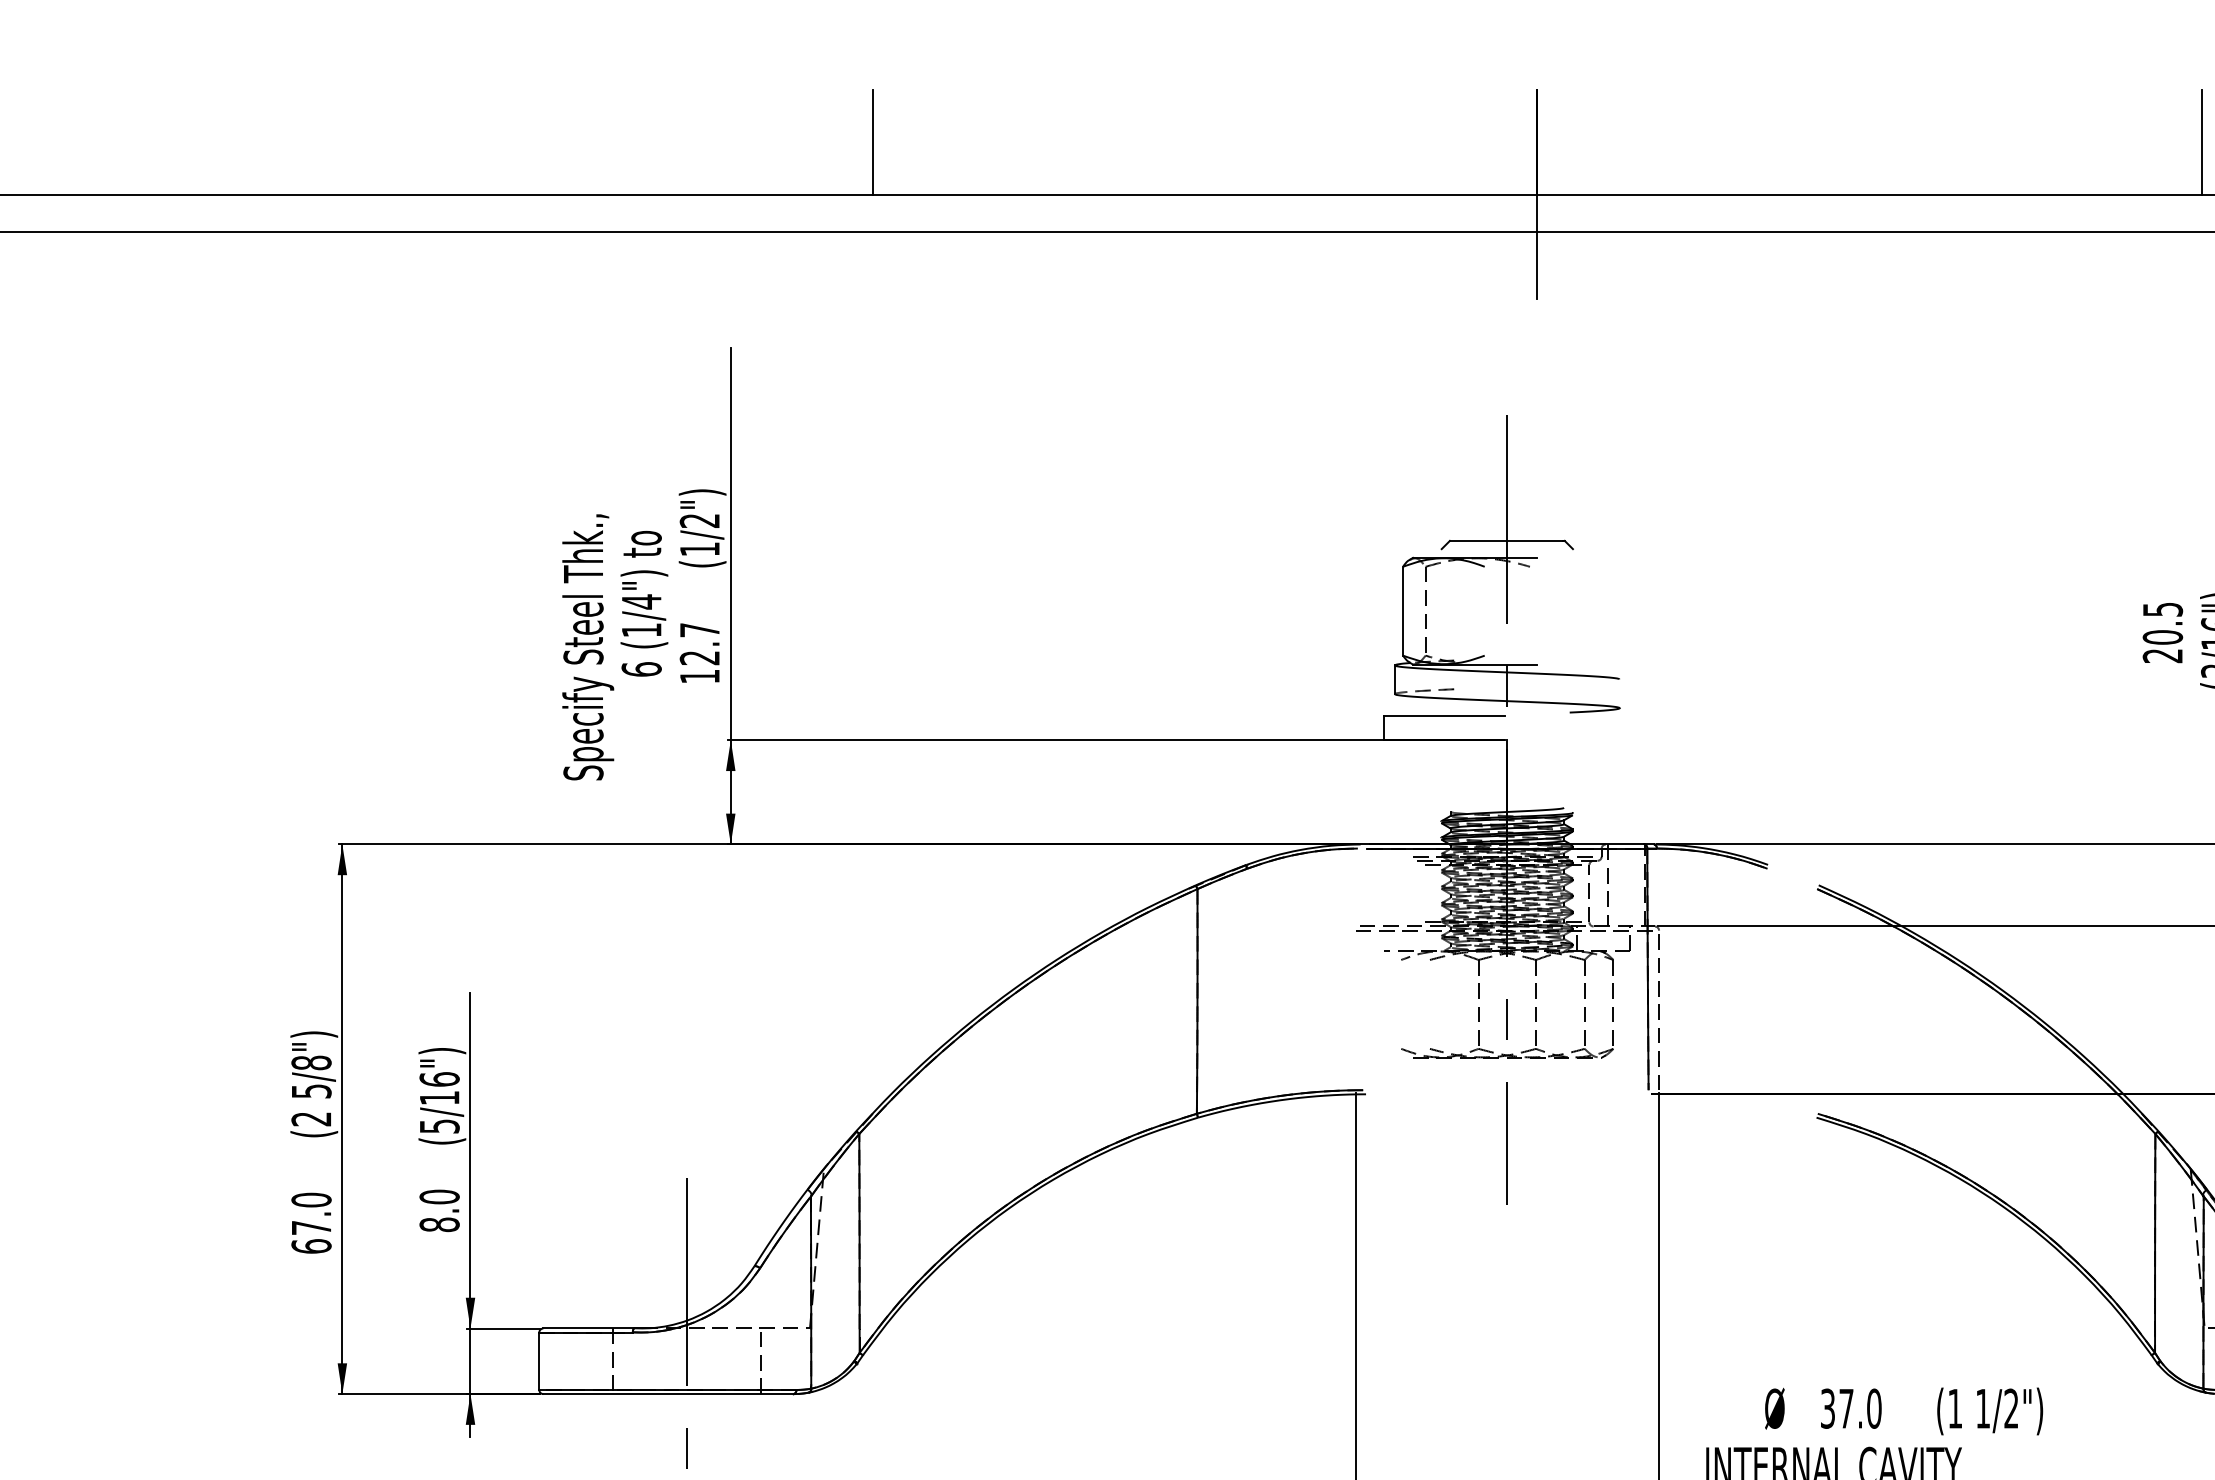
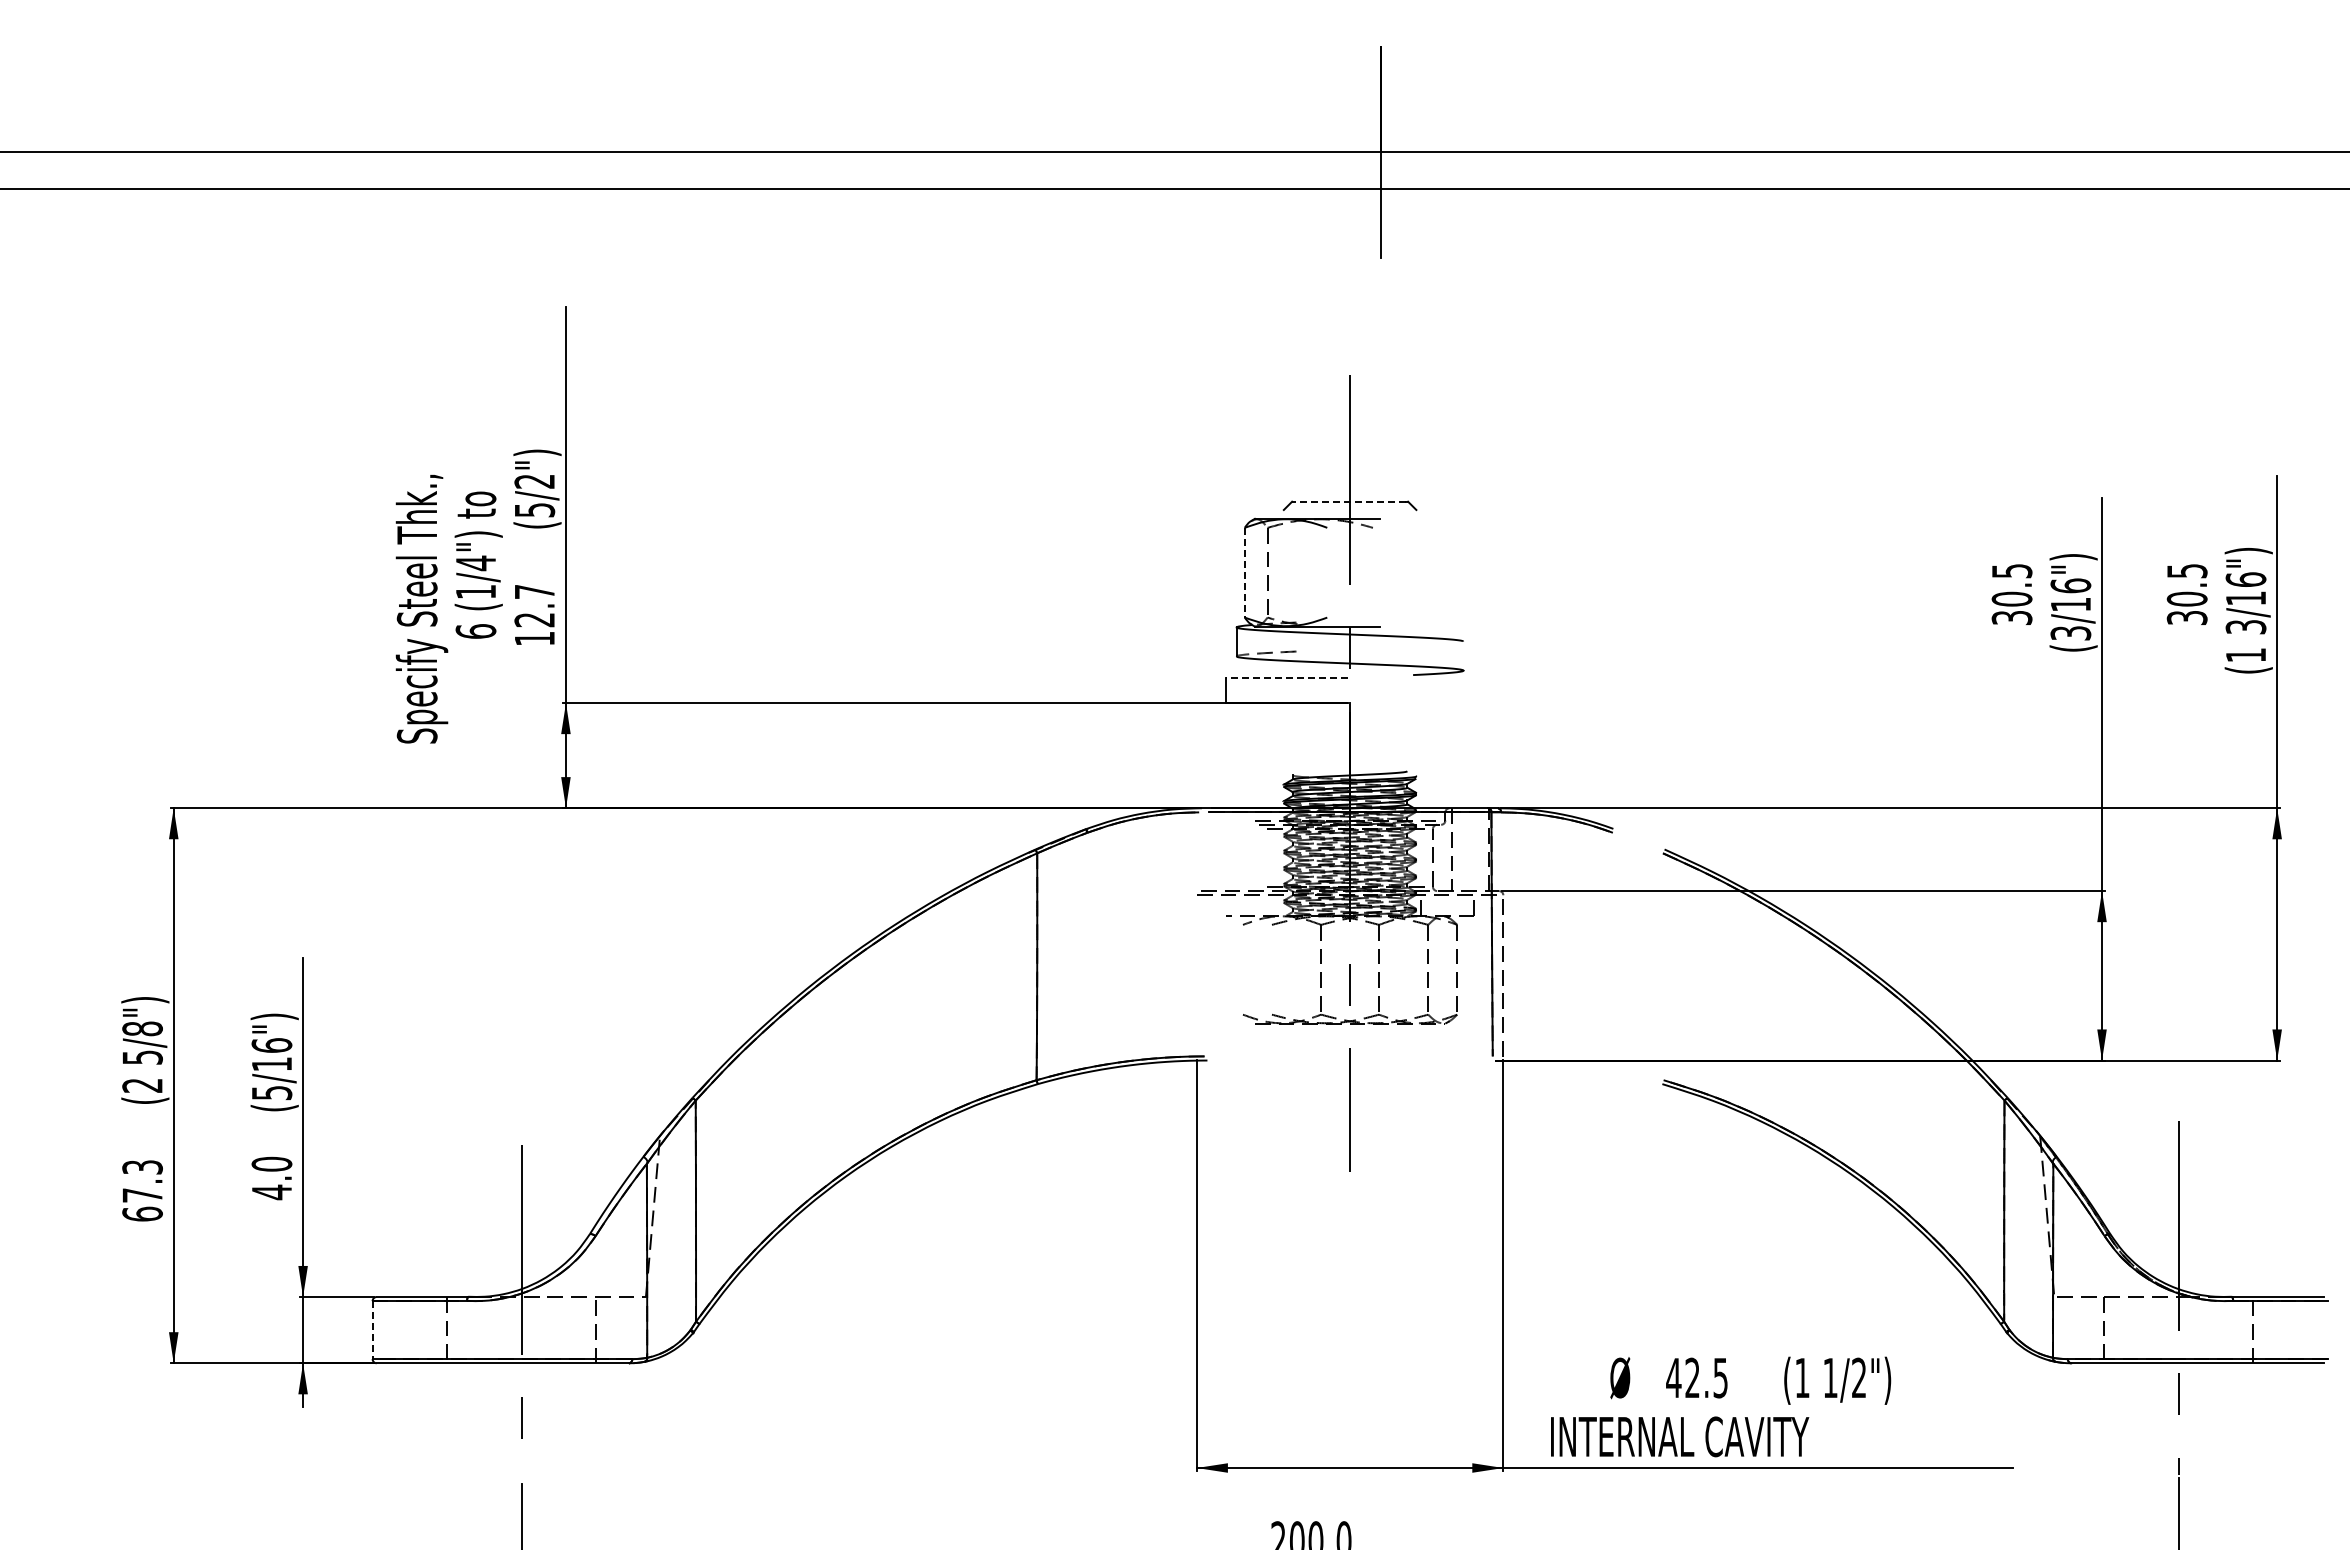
line: (872, 142) -> (709, 99), removed
line: (2201, 142) -> (2051, 99), removed
line: (1505, 540) -> (1348, 501), solid -> dashed
text: (700, 549) -> (535, 510), (1/2") -> (5/2")
line: (1402, 611) -> (1244, 572), solid -> dashed
text: (2163, 656) -> (2012, 618), 20.5 -> 30.5
line: (1444, 715) -> (1286, 678), solid -> dashed
text: (311, 1200) -> (142, 1167), 67.0 -> 67.3
text: (439, 1224) -> (271, 1192), 8.0 -> 4.0
line: (539, 1361) -> (372, 1330), solid -> dashed
text: (1851, 1408) -> (1697, 1377), 37.0 -> 42.5

